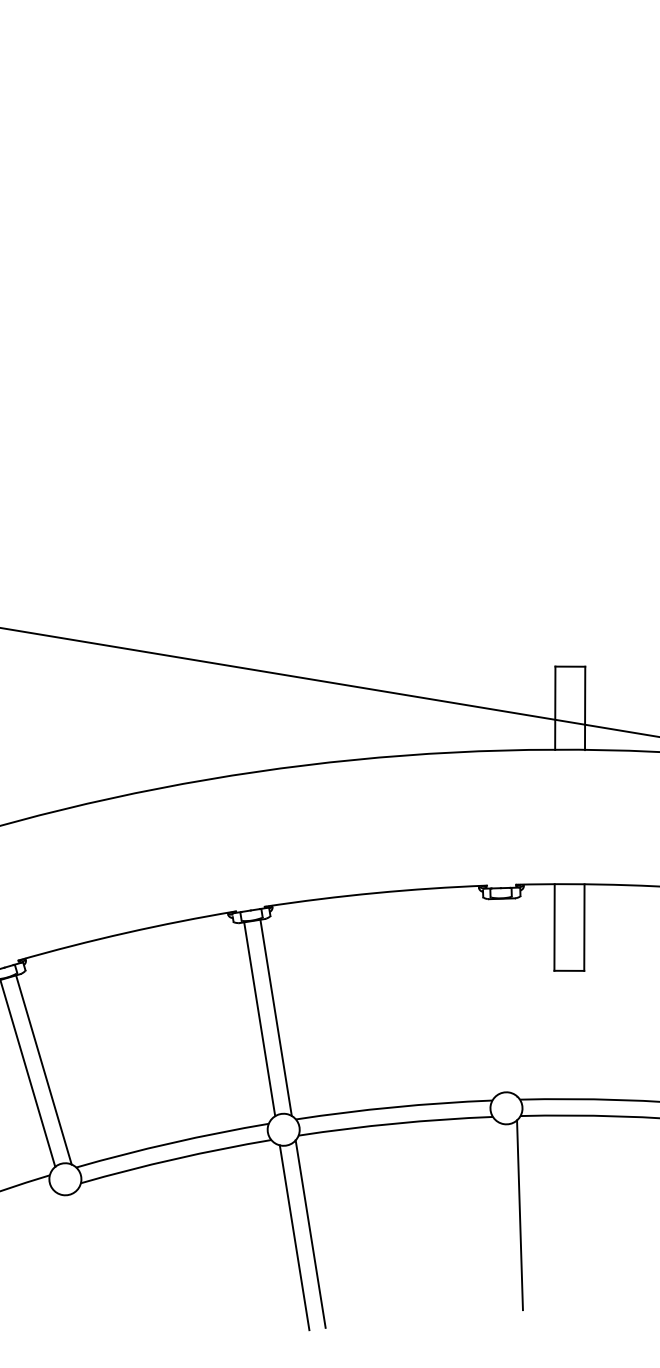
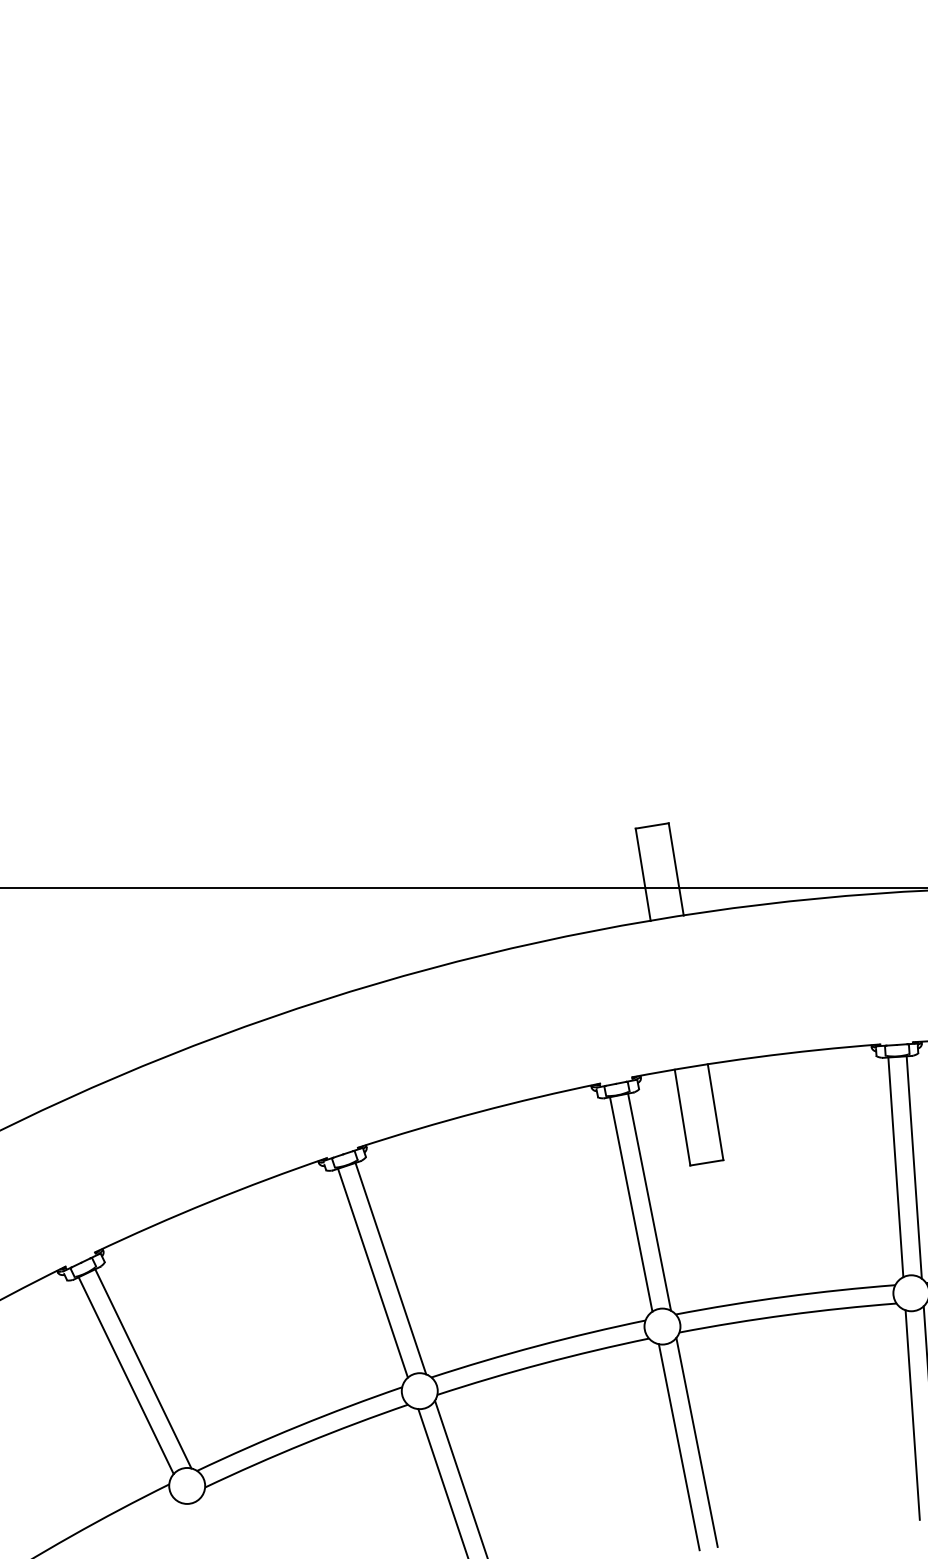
line: (497, 996) -> (631, 1204), added
line: (513, 996) -> (649, 1201), added
line: (502, 1216) -> (678, 1447), added

